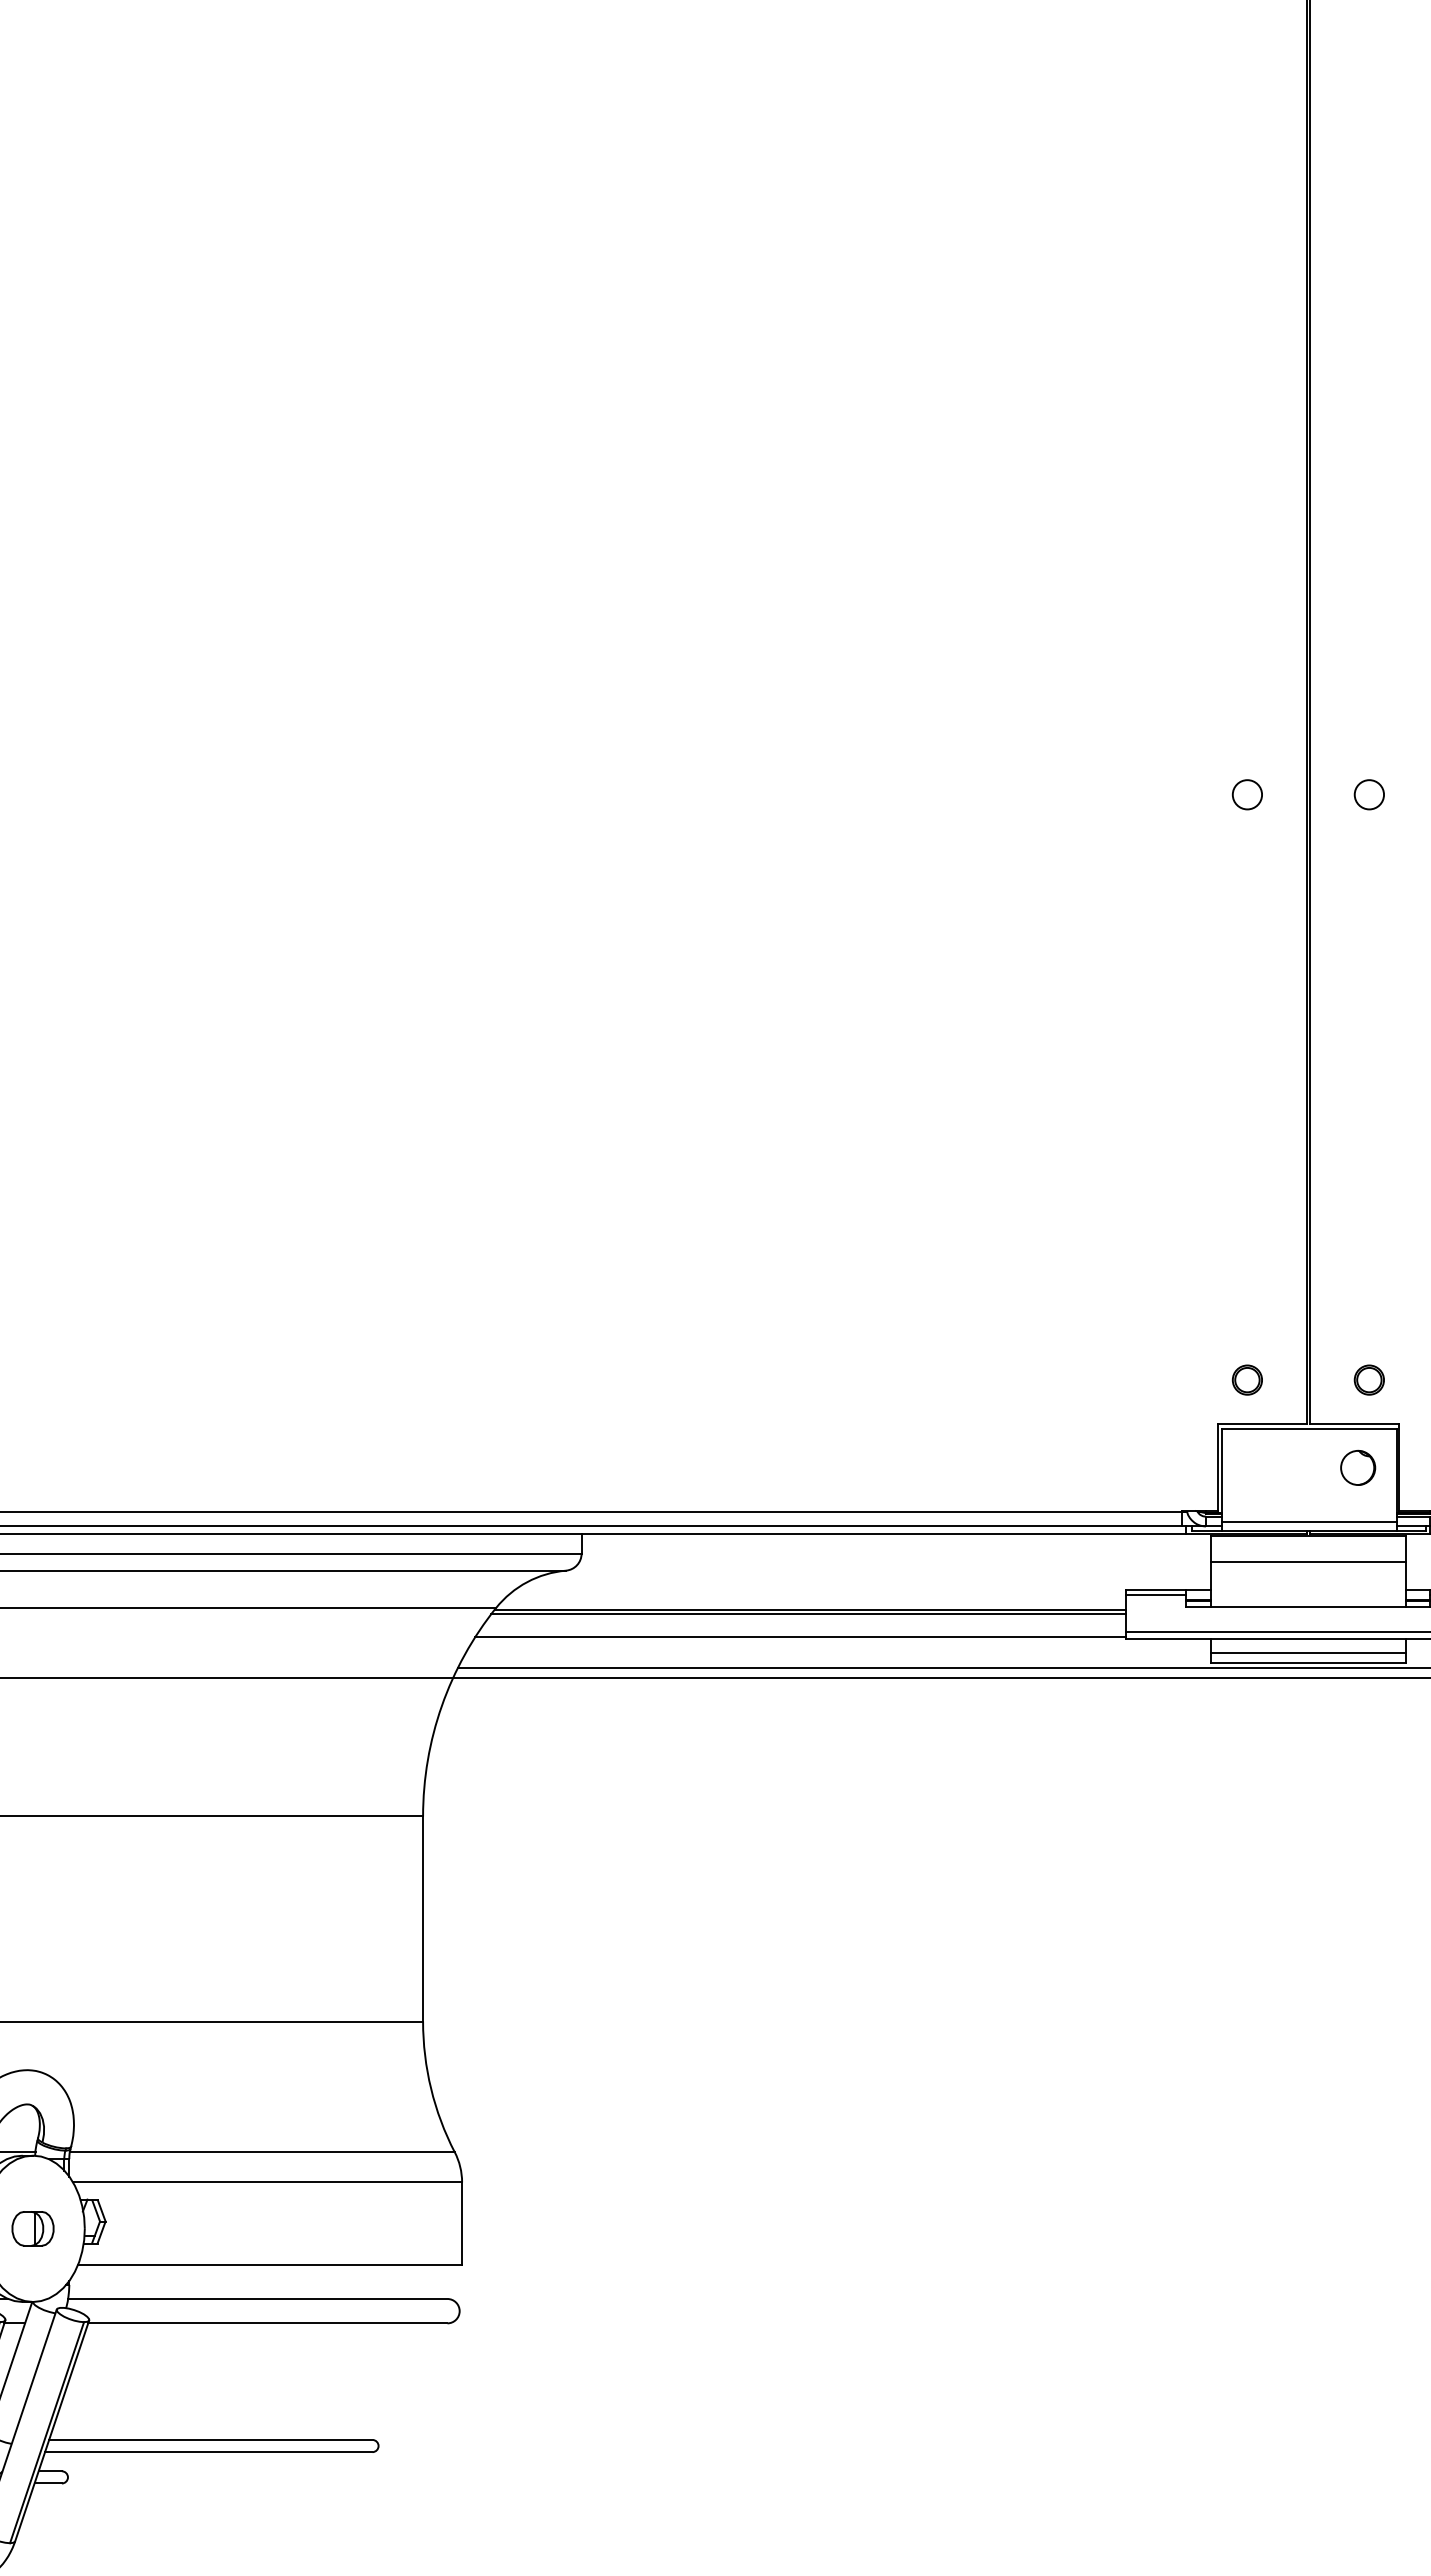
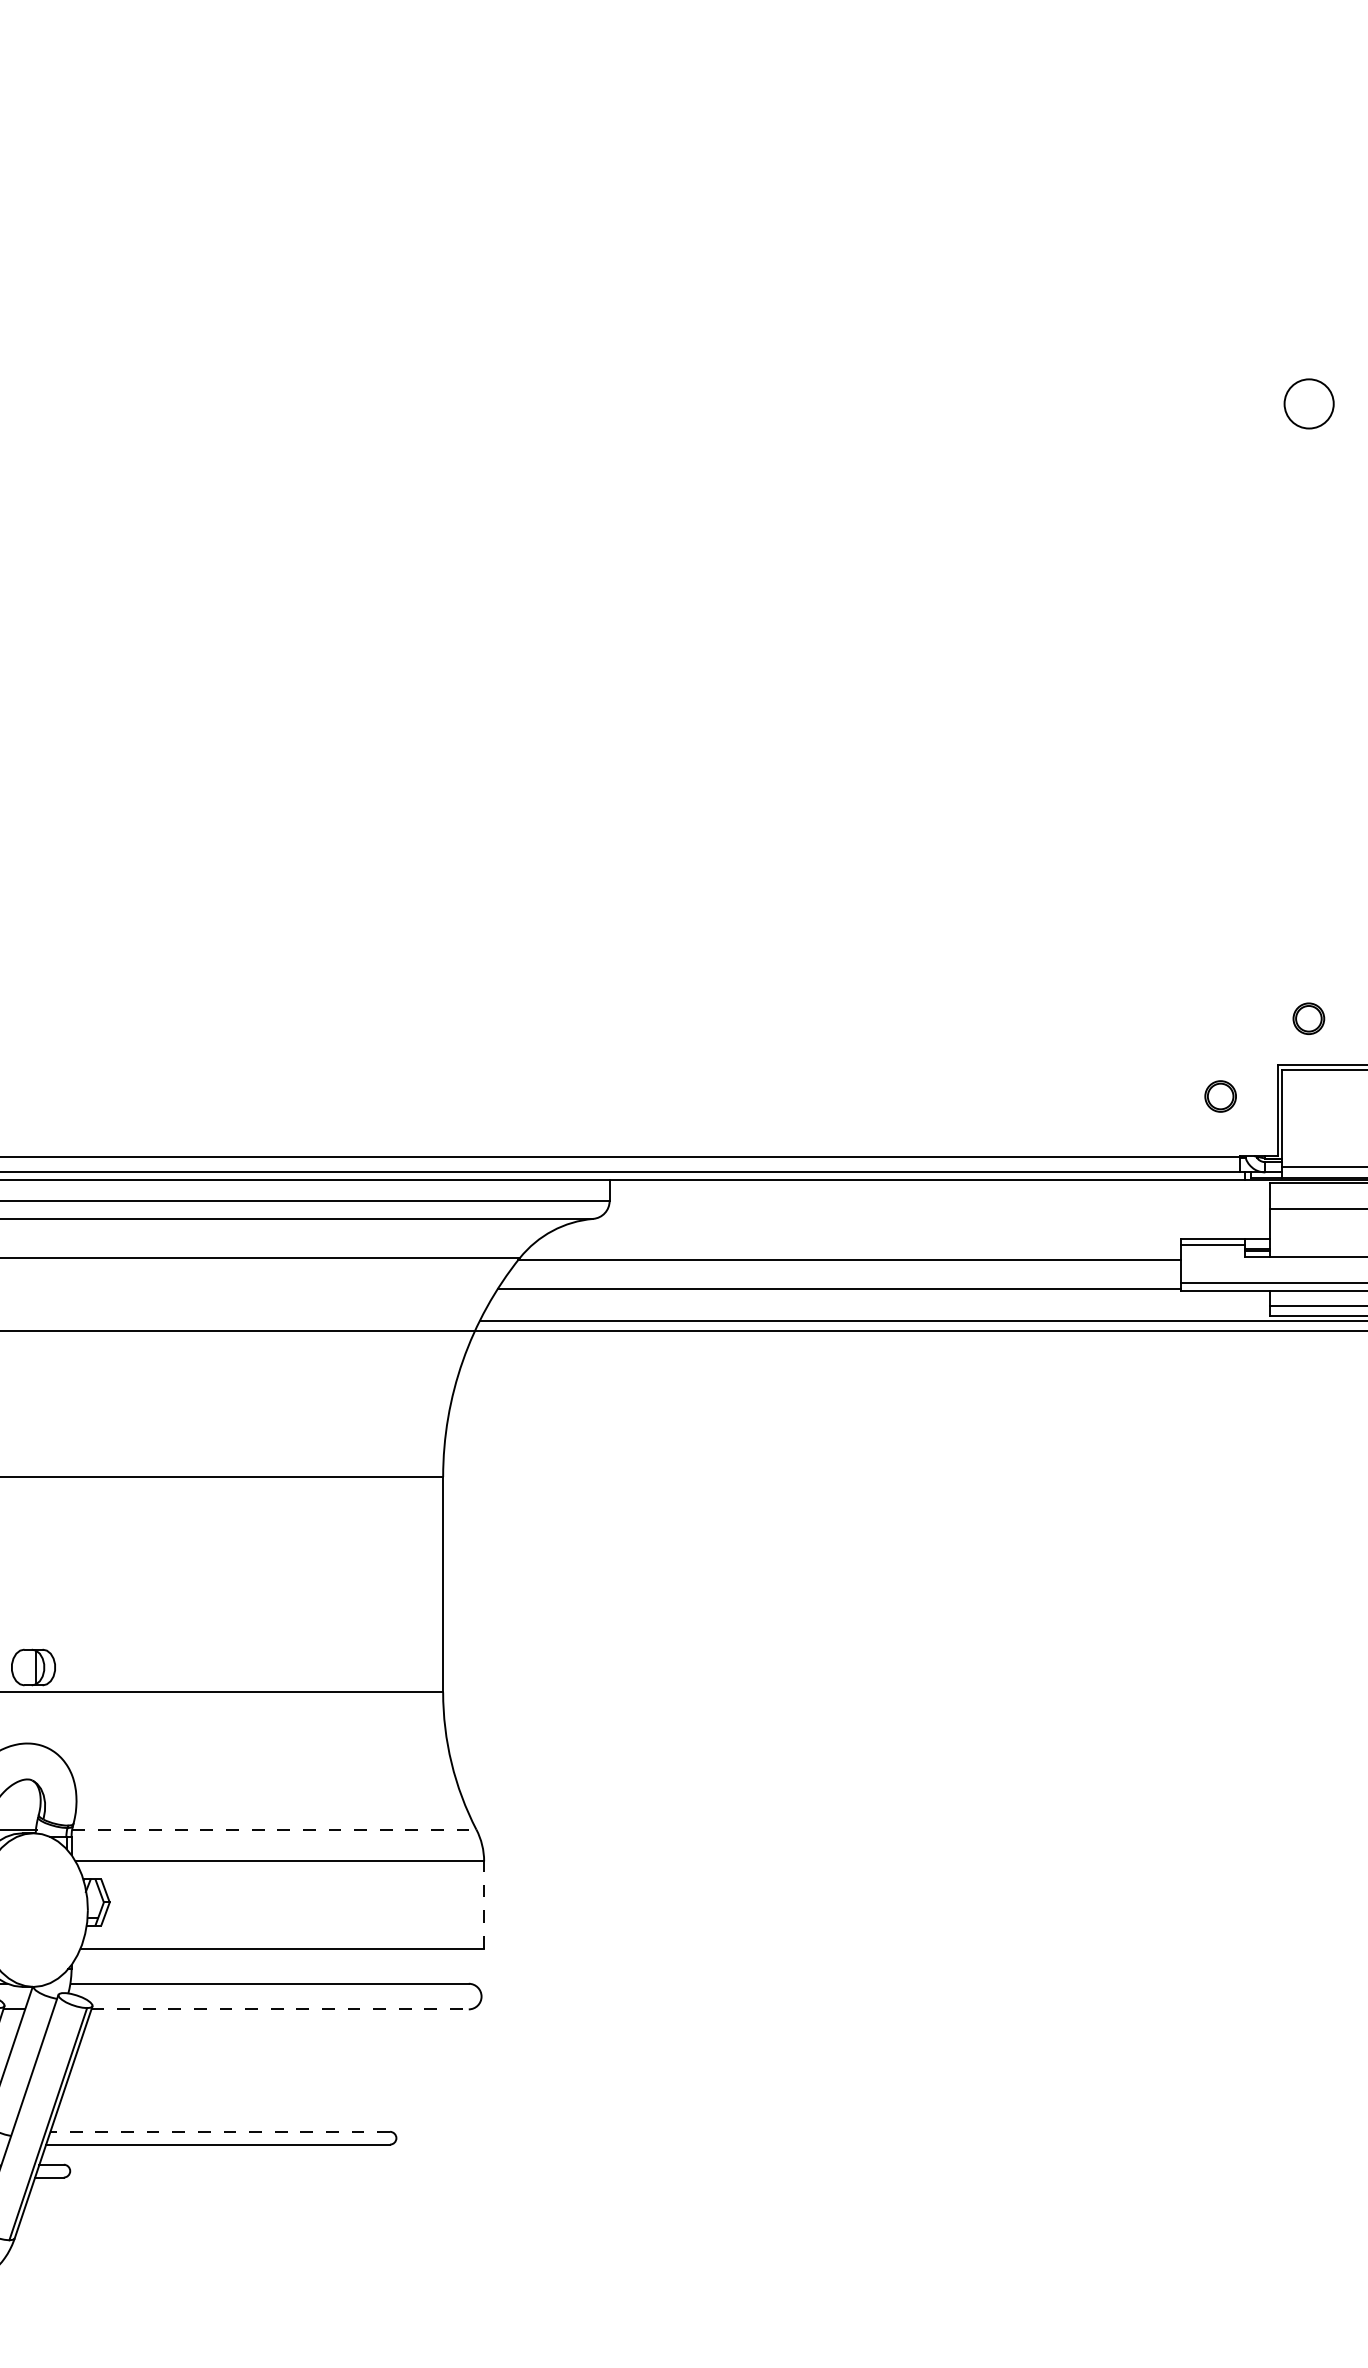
circle: (1246, 794) -> (1307, 403), size x1.6
part: (1162, 1453) -> (1219, 1095), added
line: (808, 1614) -> (847, 1264), removed
line: (262, 2152) -> (274, 1829), solid -> dashed
line: (462, 2223) -> (484, 1904), solid -> dashed
part: (32, 2228) -> (32, 1667), moved
line: (267, 2323) -> (279, 2009), solid -> dashed
line: (210, 2439) -> (219, 2131), solid -> dashed

